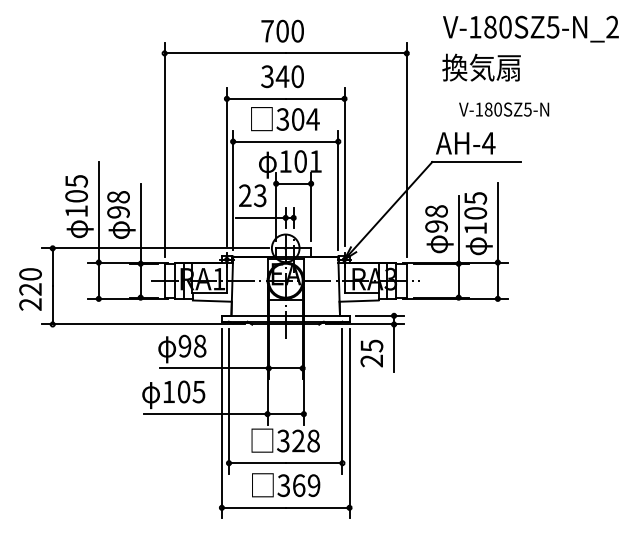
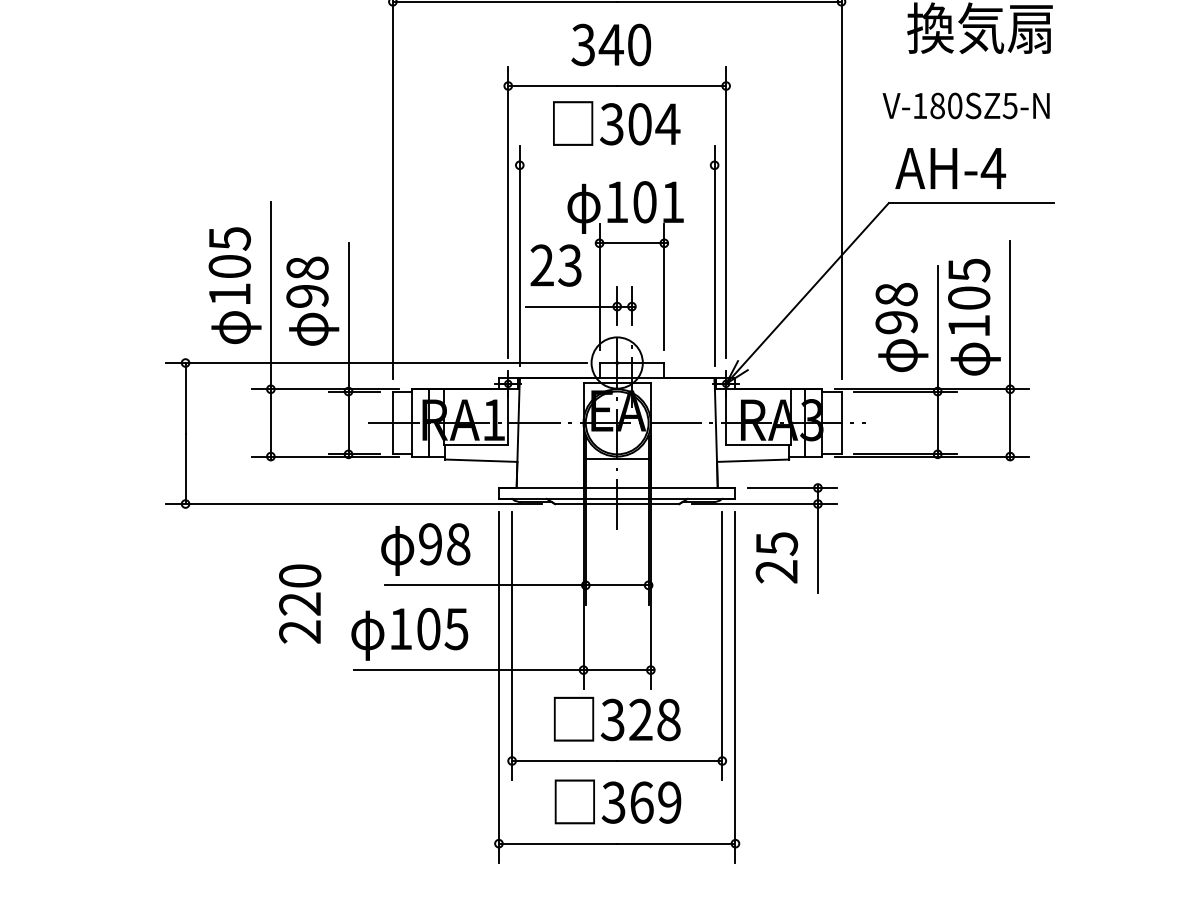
text: (504, 109) -> (966, 105), moved
line: (285, 141) -> (616, 165), removed
text: (30, 289) -> (299, 604), moved

